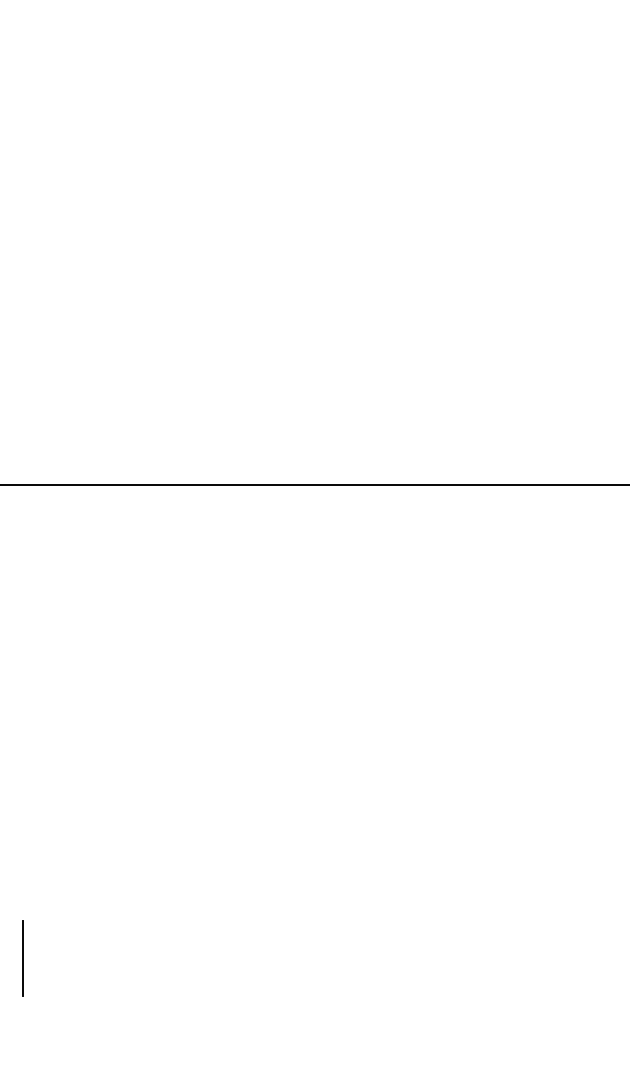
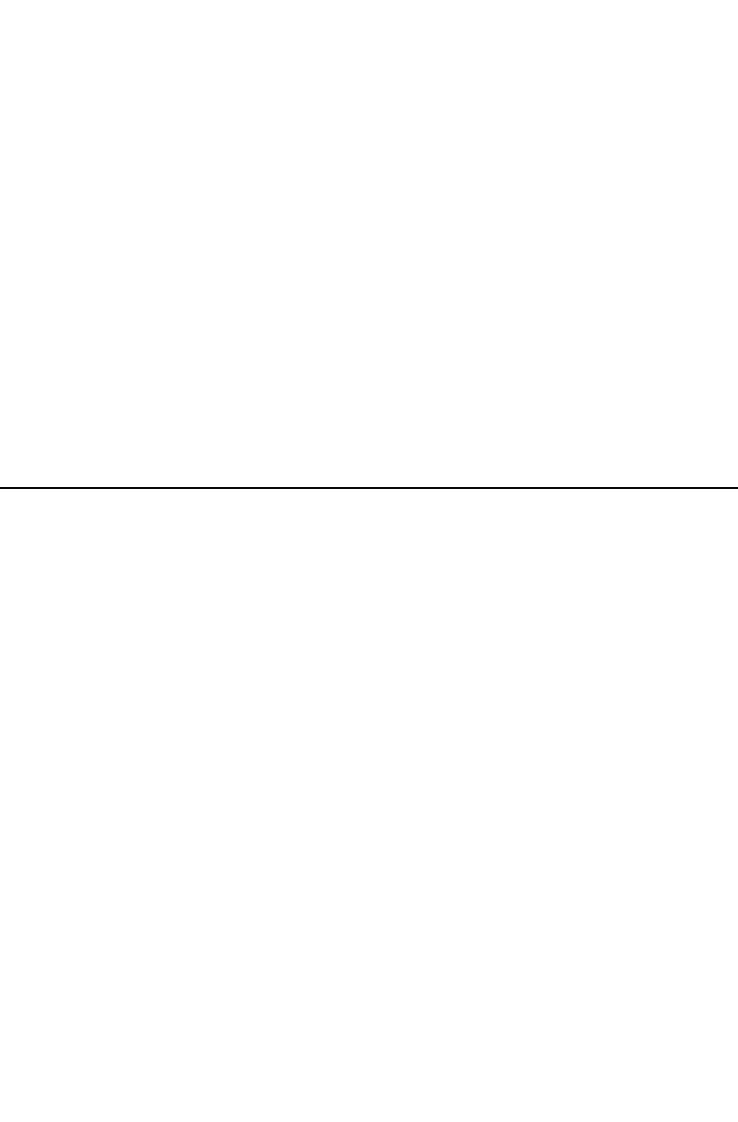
line: (22, 958) -> (14, 1059), removed

